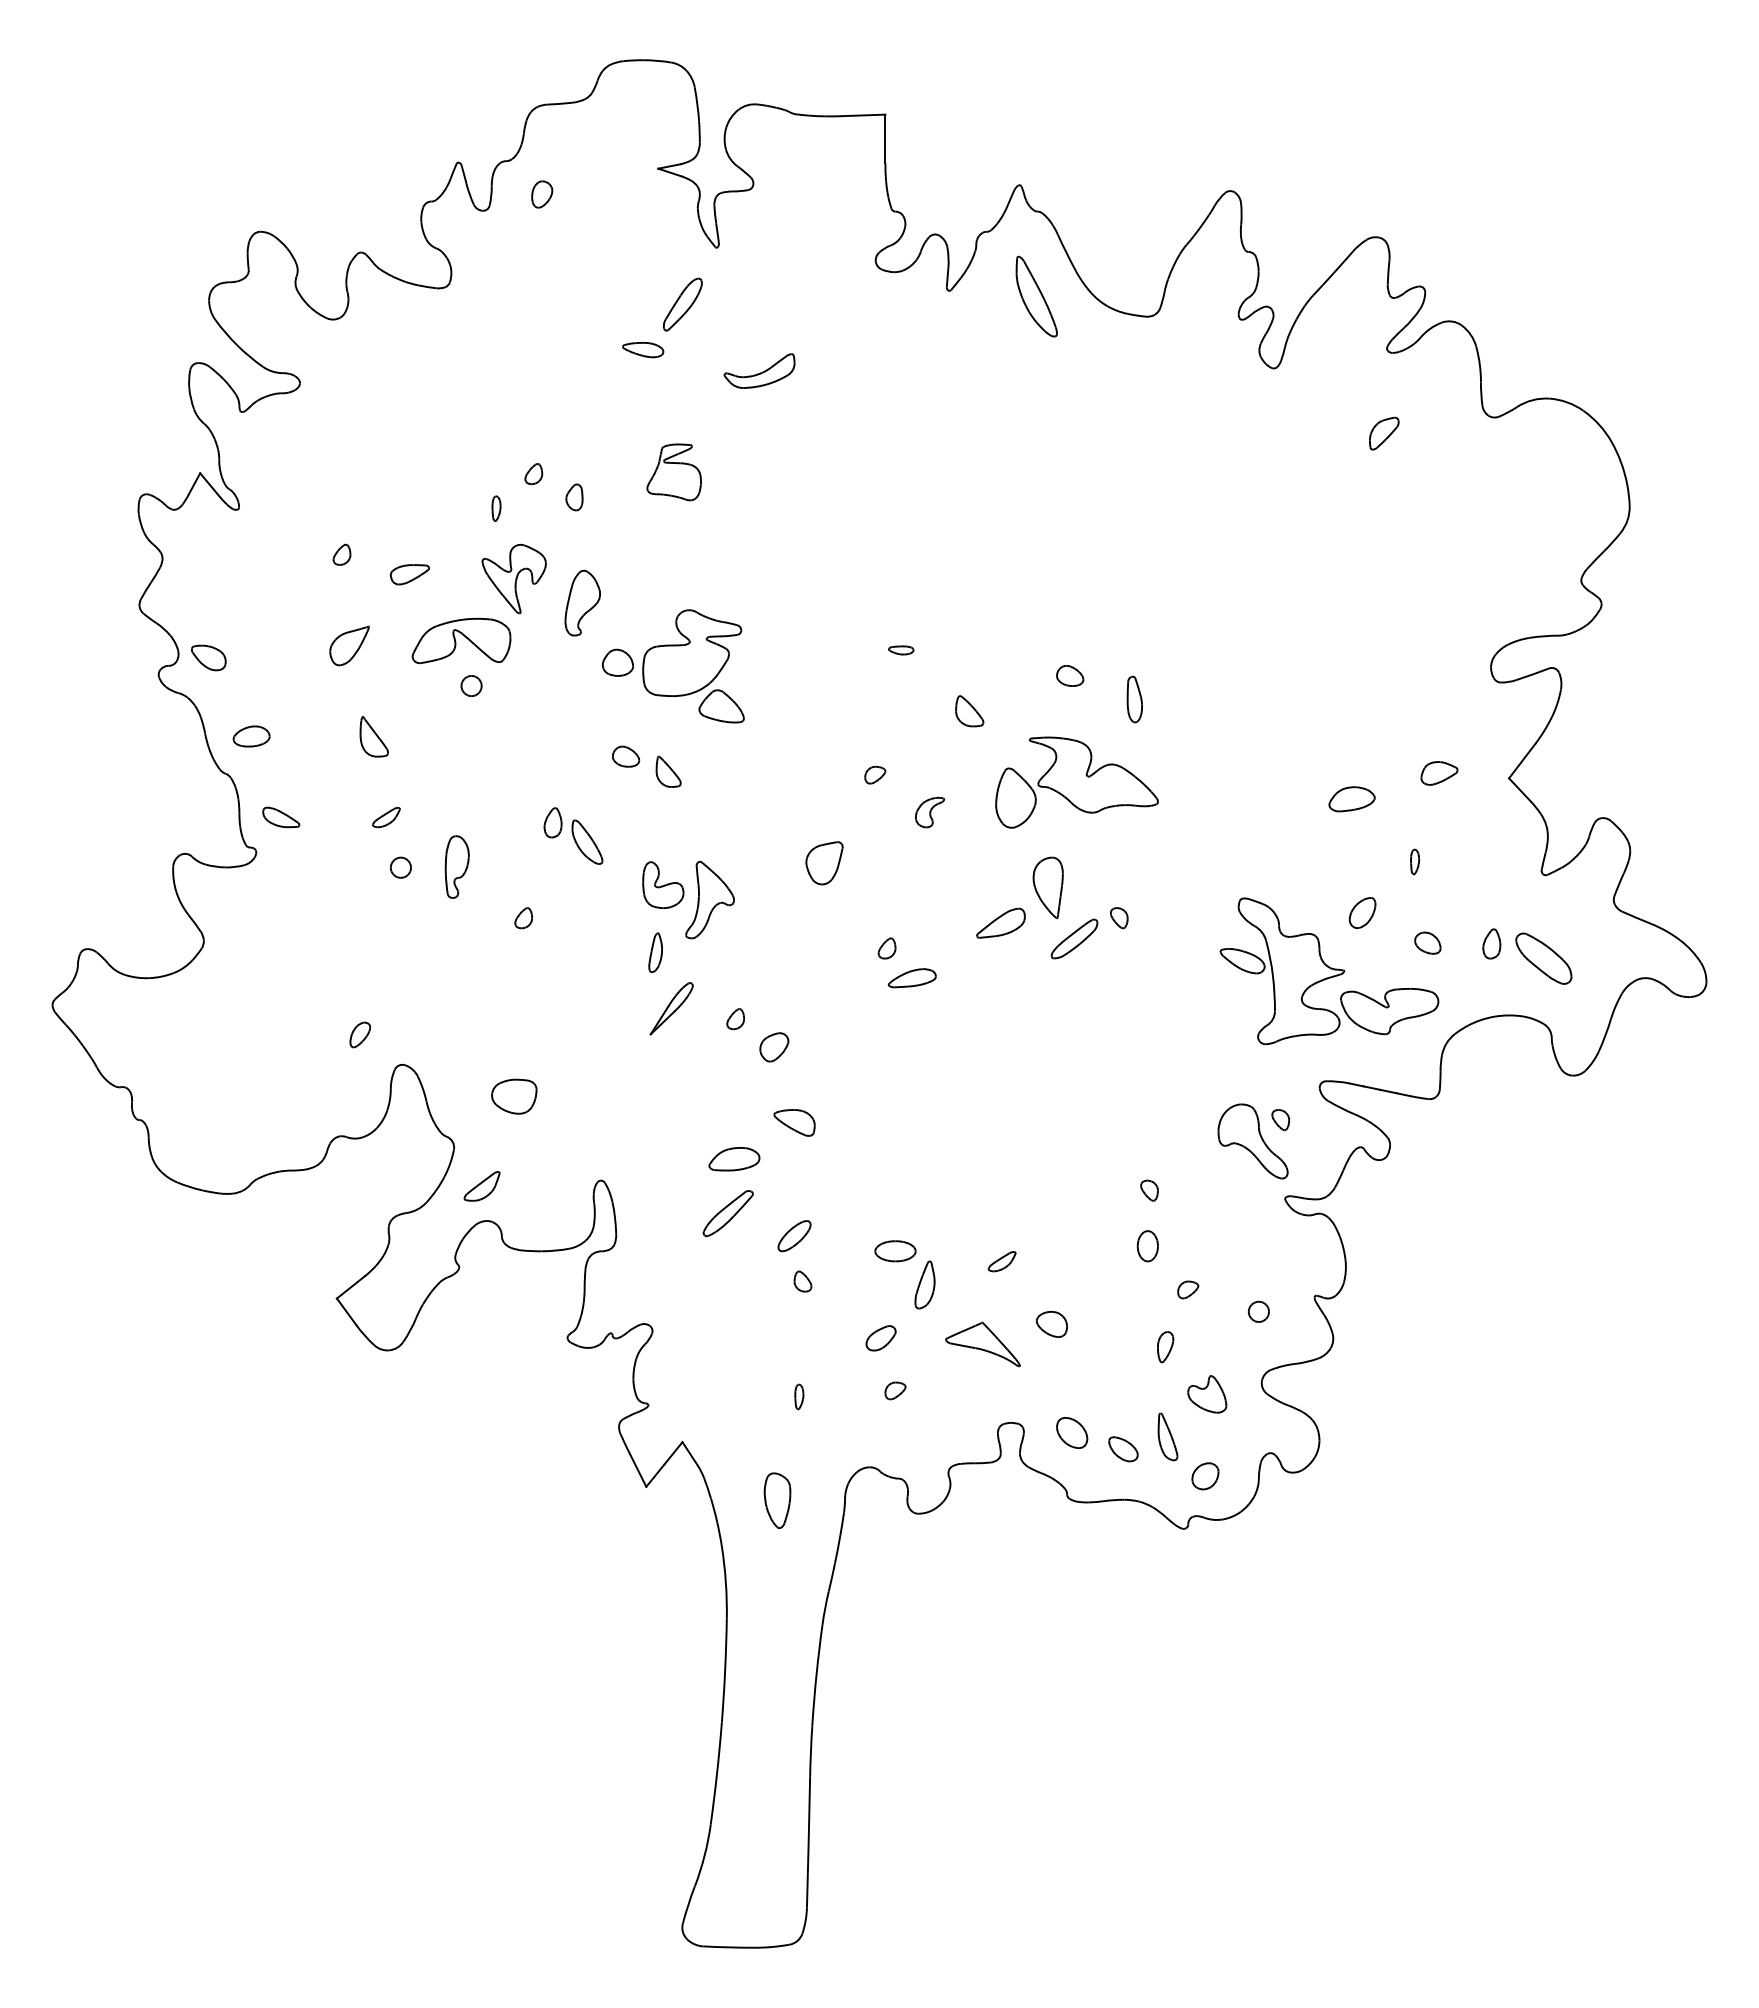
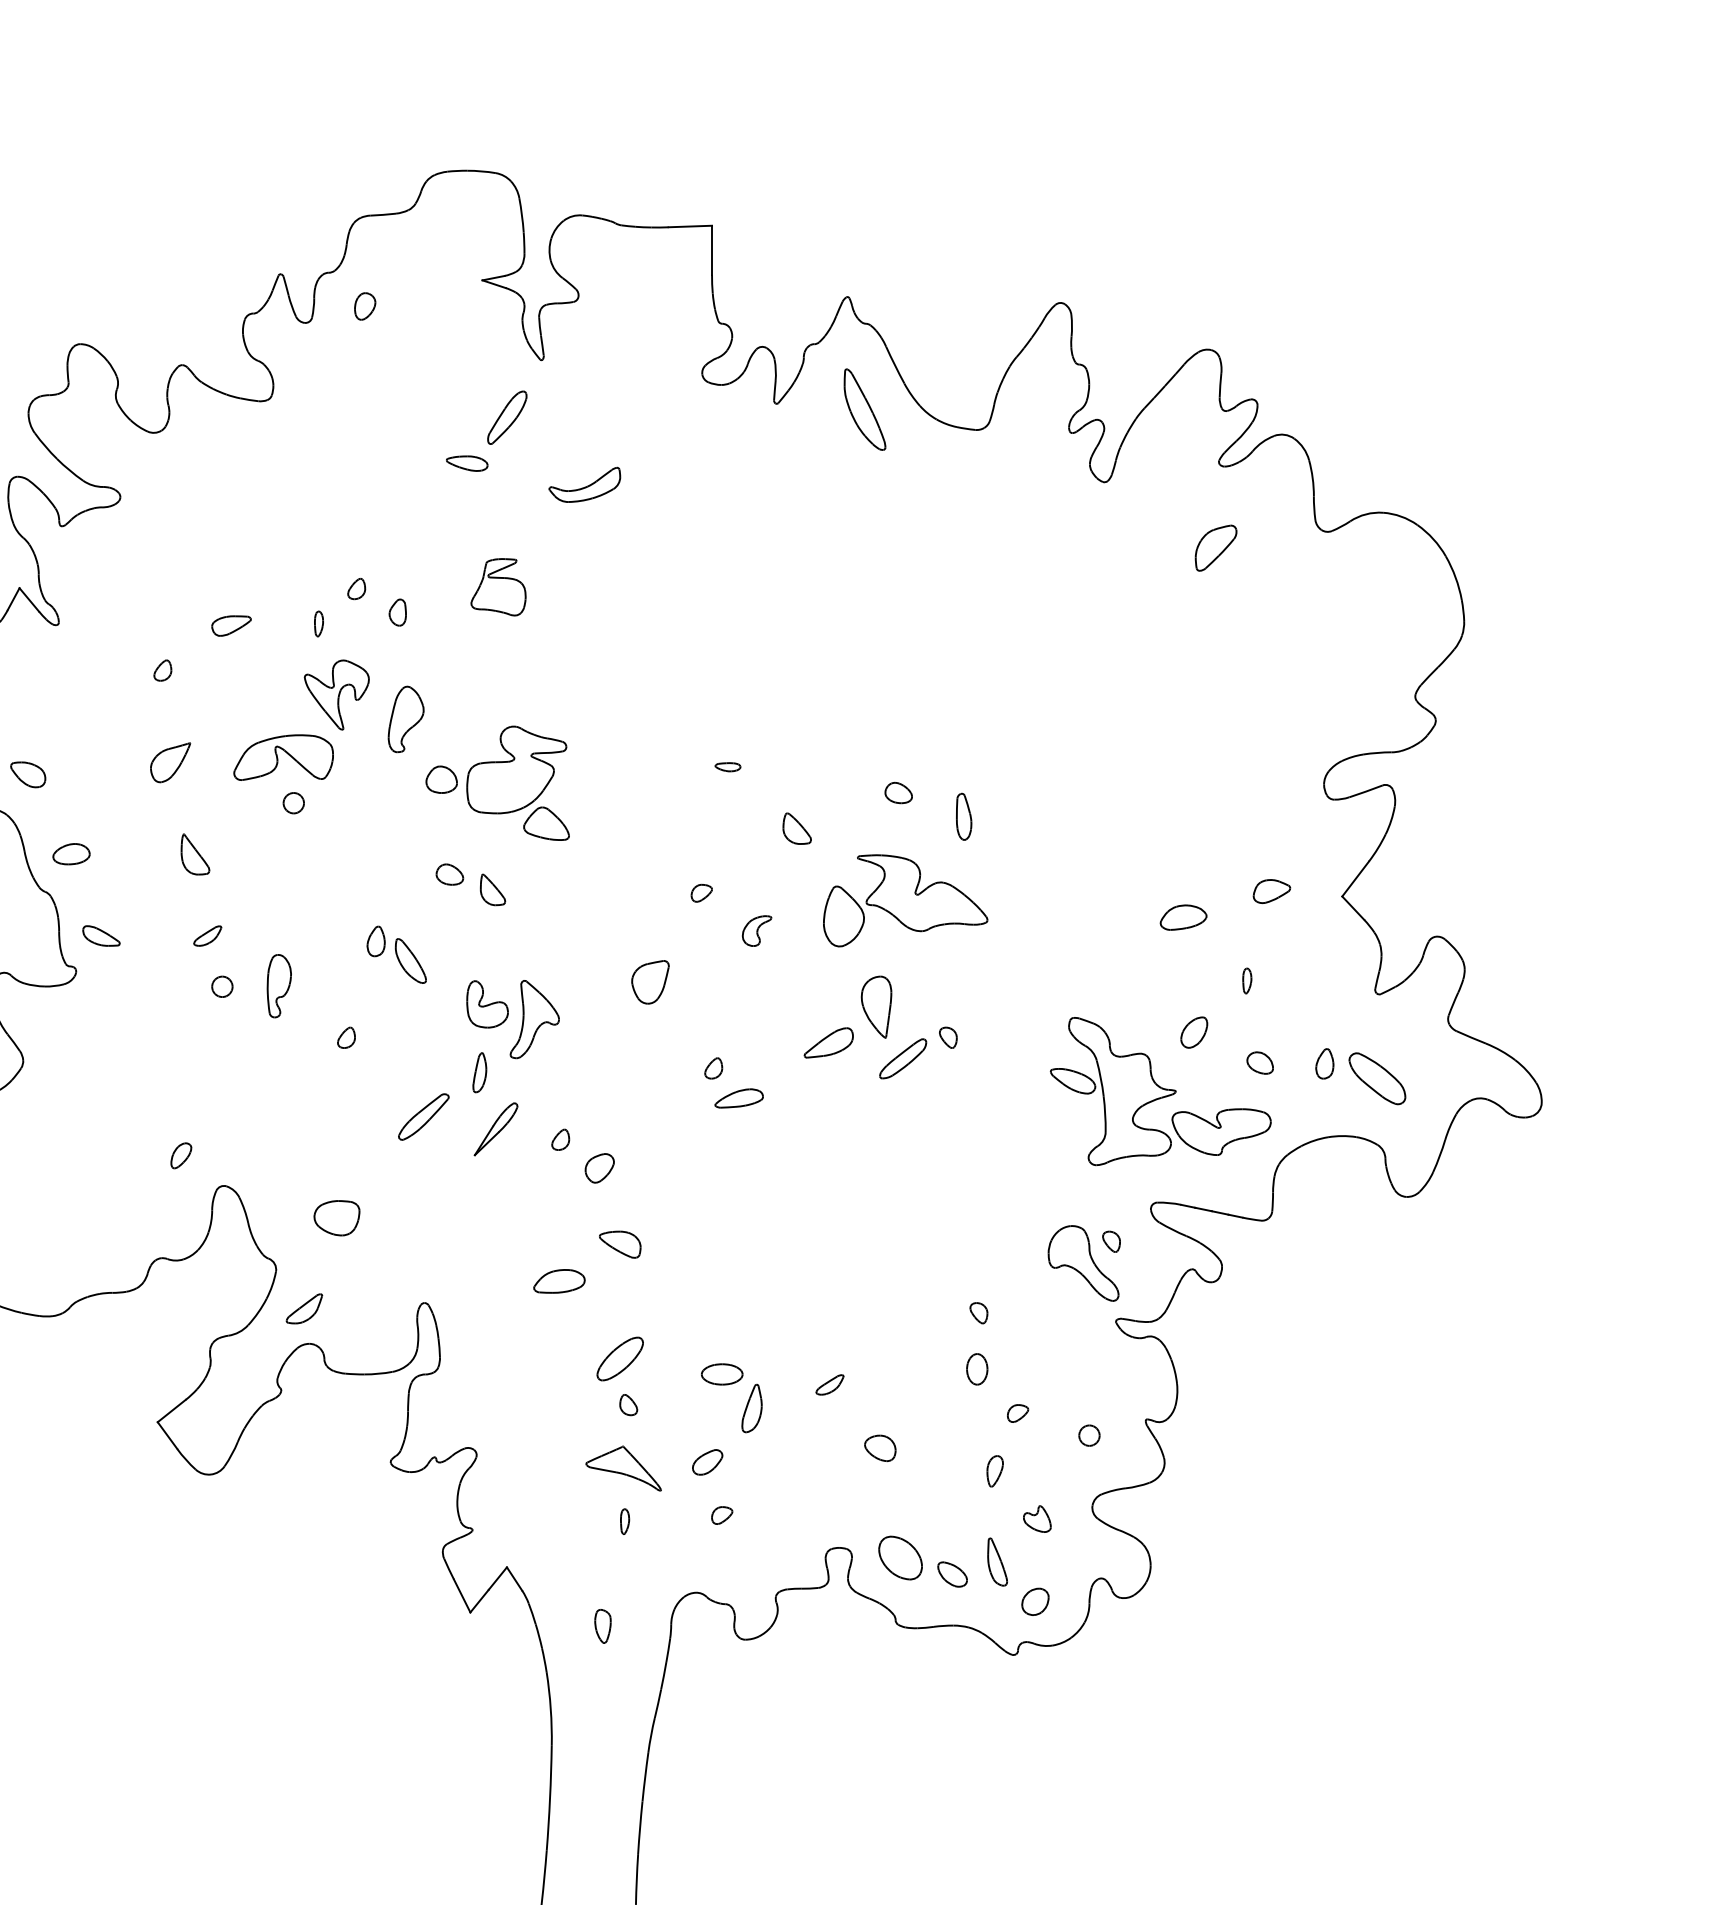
part: (1384, 433) -> (1216, 547), size x1.4
part: (409, 574) -> (231, 625), moved
part: (727, 1213) -> (423, 1116), moved
part: (794, 1236) -> (620, 1359), size x1.4
part: (982, 1344) -> (623, 1468), moved
part: (1207, 1394) -> (1037, 1519), size x0.7
part: (1072, 1432) -> (901, 1557), size x1.4
part: (777, 1500) -> (602, 1626), size x0.6

